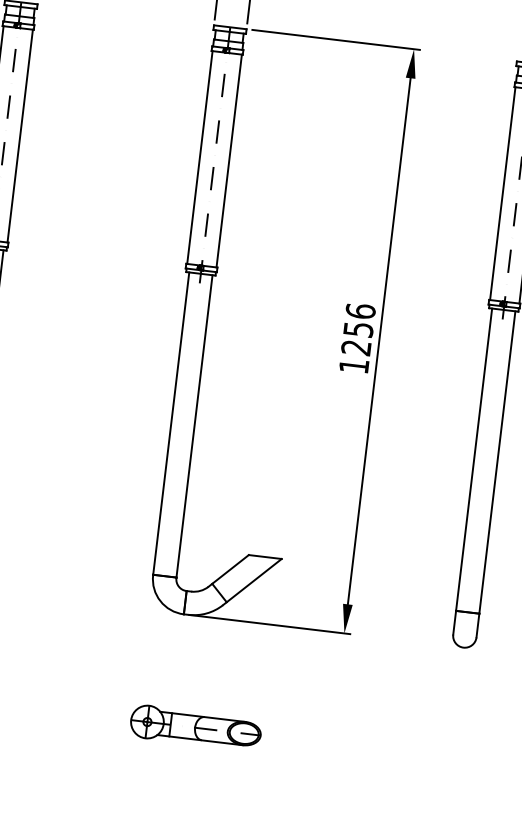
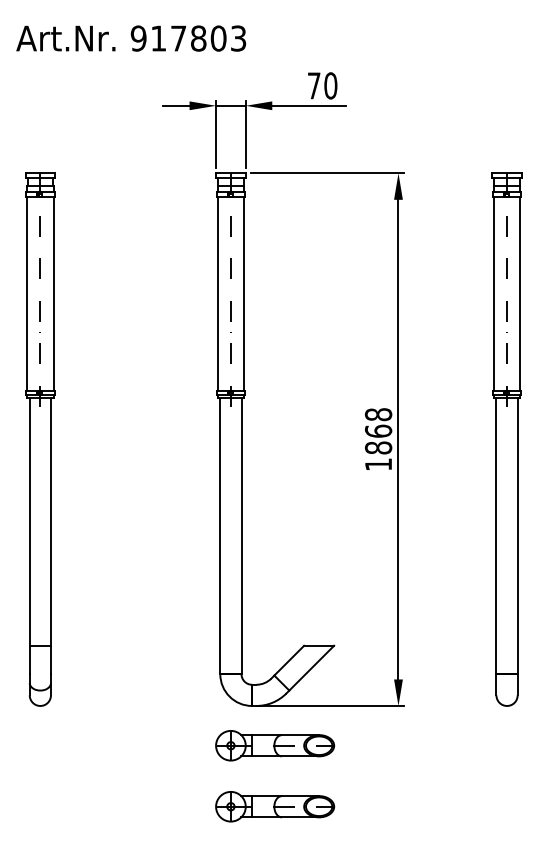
text: (358, 329) -> (378, 431), 1256 -> 1868
part: (204, 660) -> (275, 745), added

